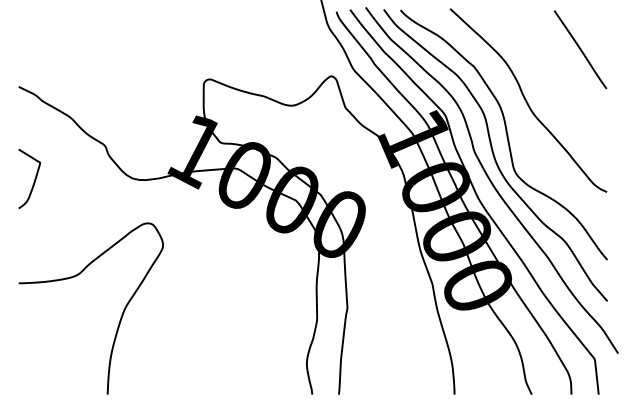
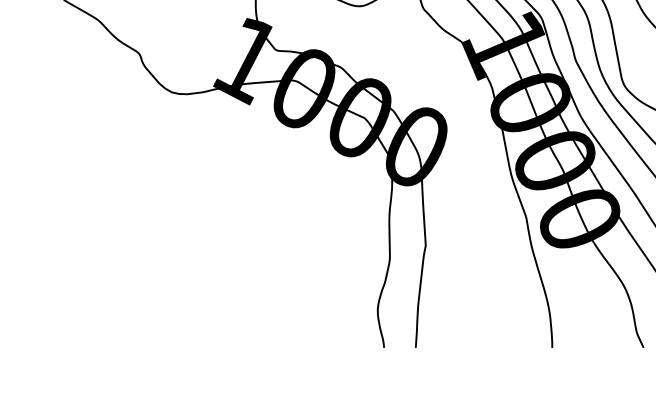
curve: (34, 178) -> (55, 92), removed
curve: (120, 317) -> (157, 256), removed

